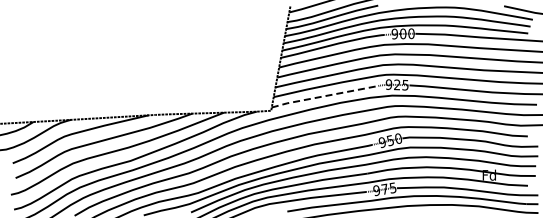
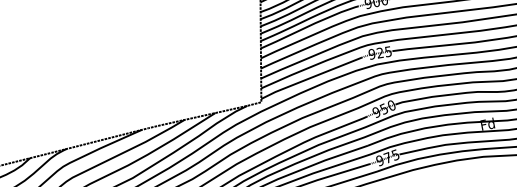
line: (324, 96) -> (310, 78), dashed -> solid

